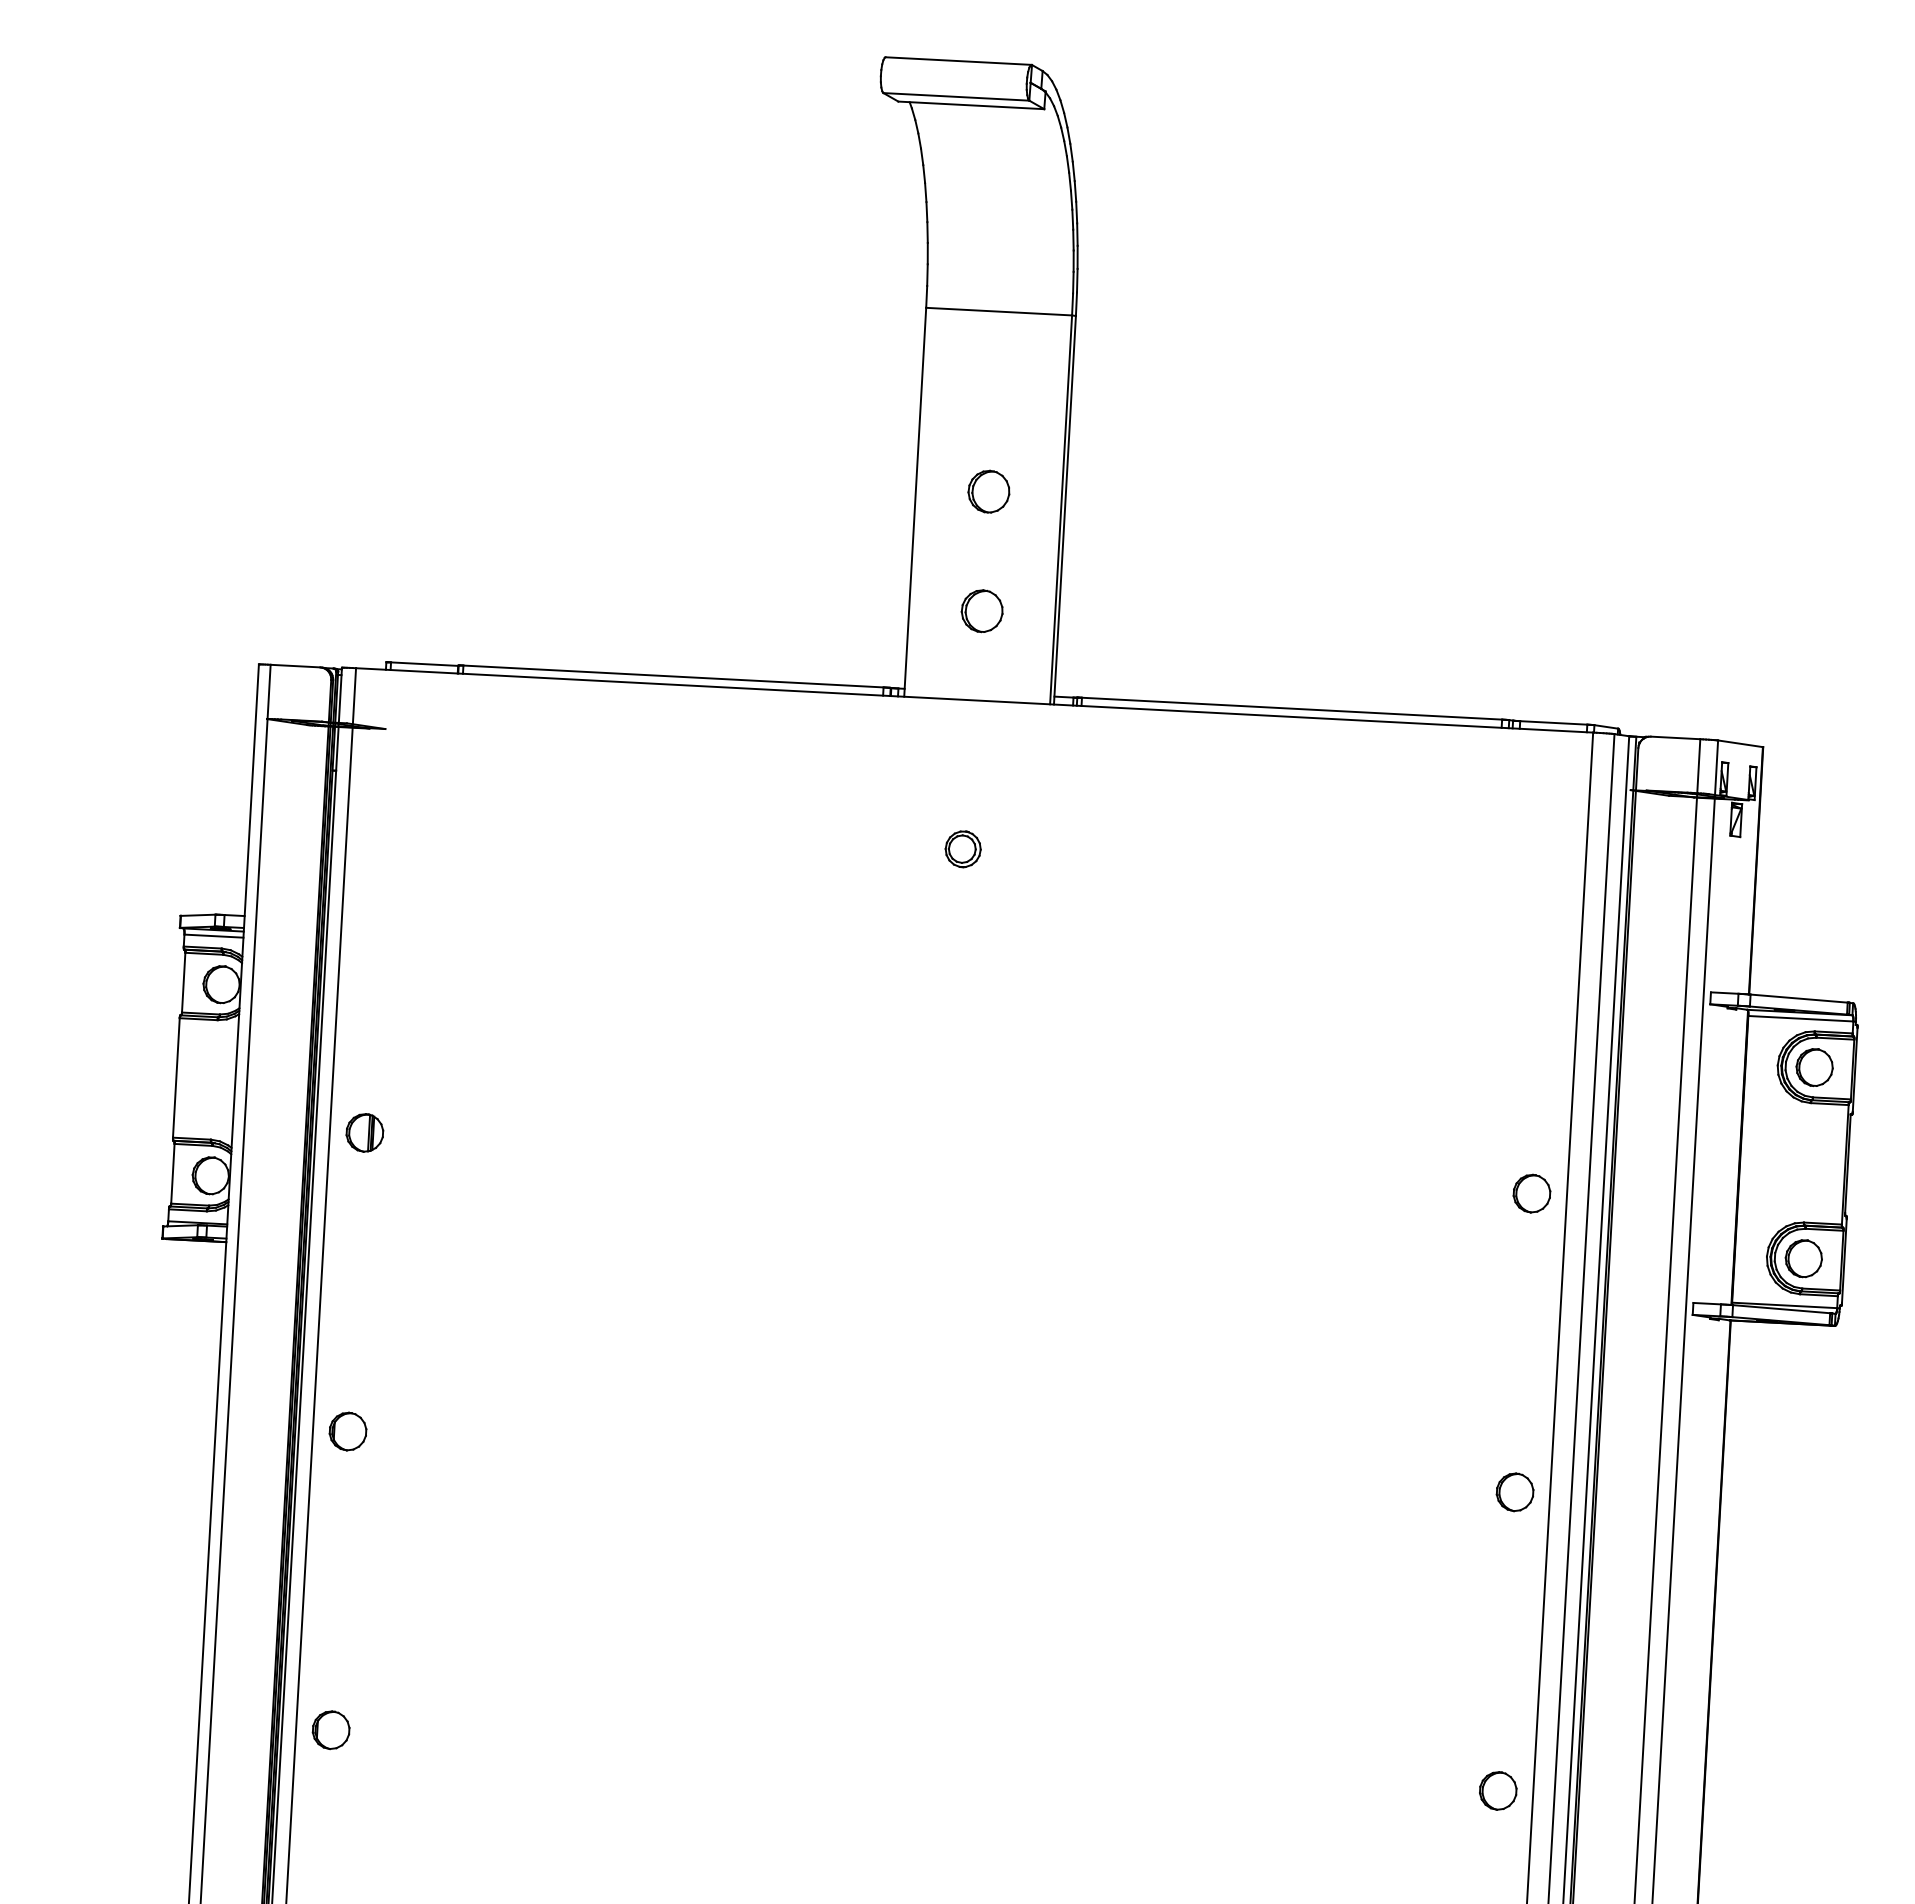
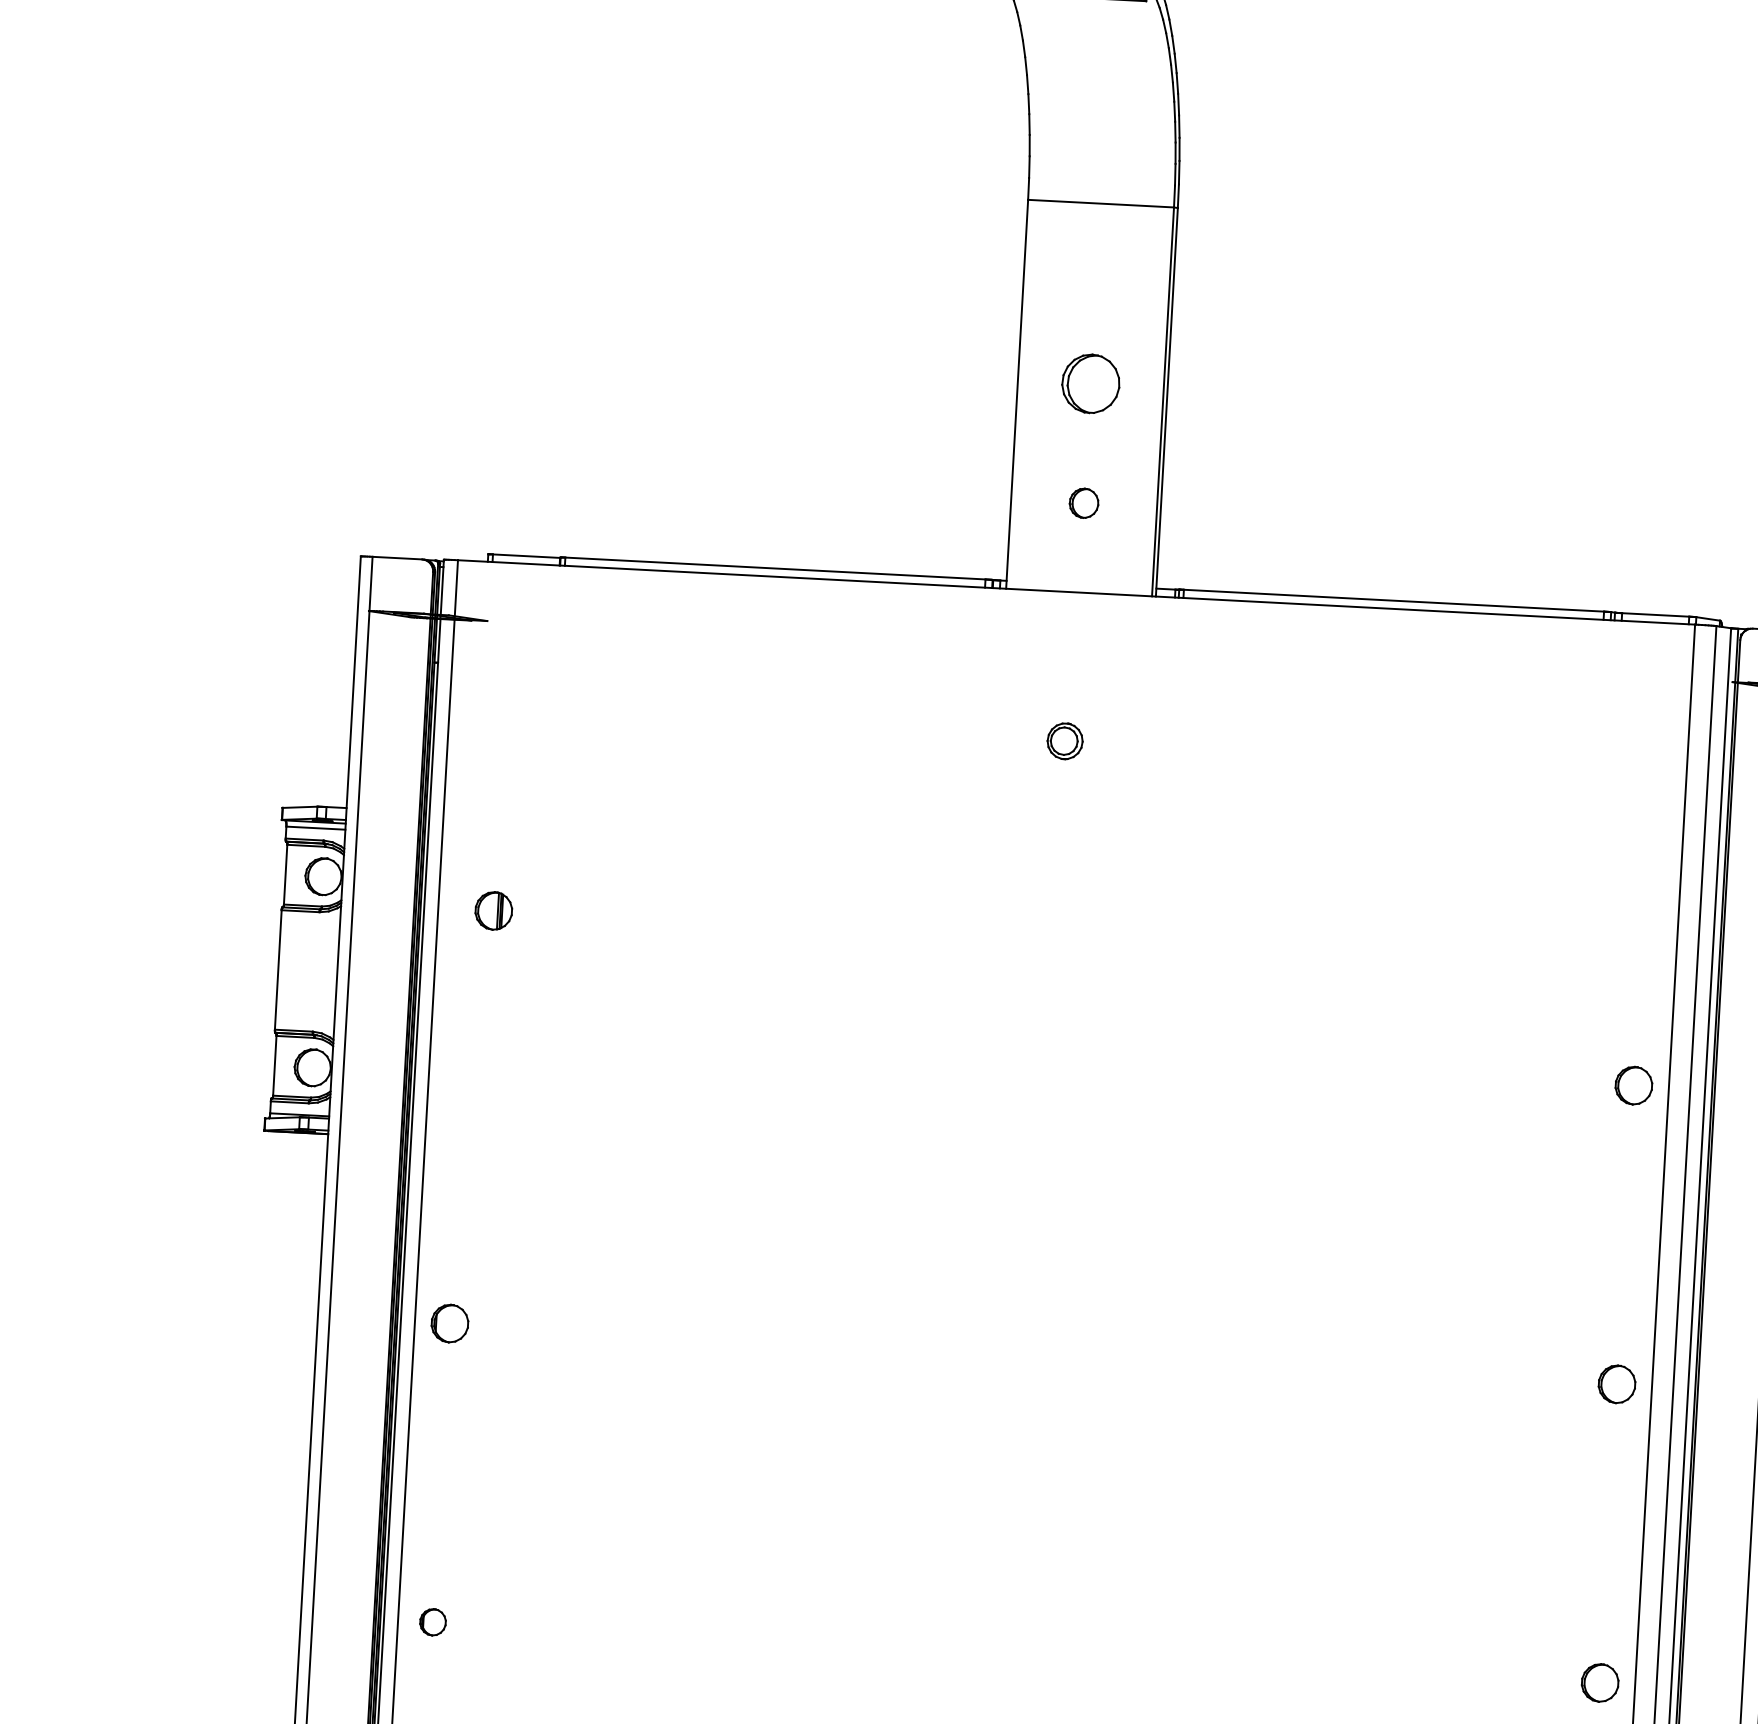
part: (988, 491) -> (1090, 383), size x1.4
part: (981, 611) -> (1083, 503), size x0.7
part: (364, 1132) -> (493, 910), moved
part: (330, 1730) -> (432, 1622), size x0.7

